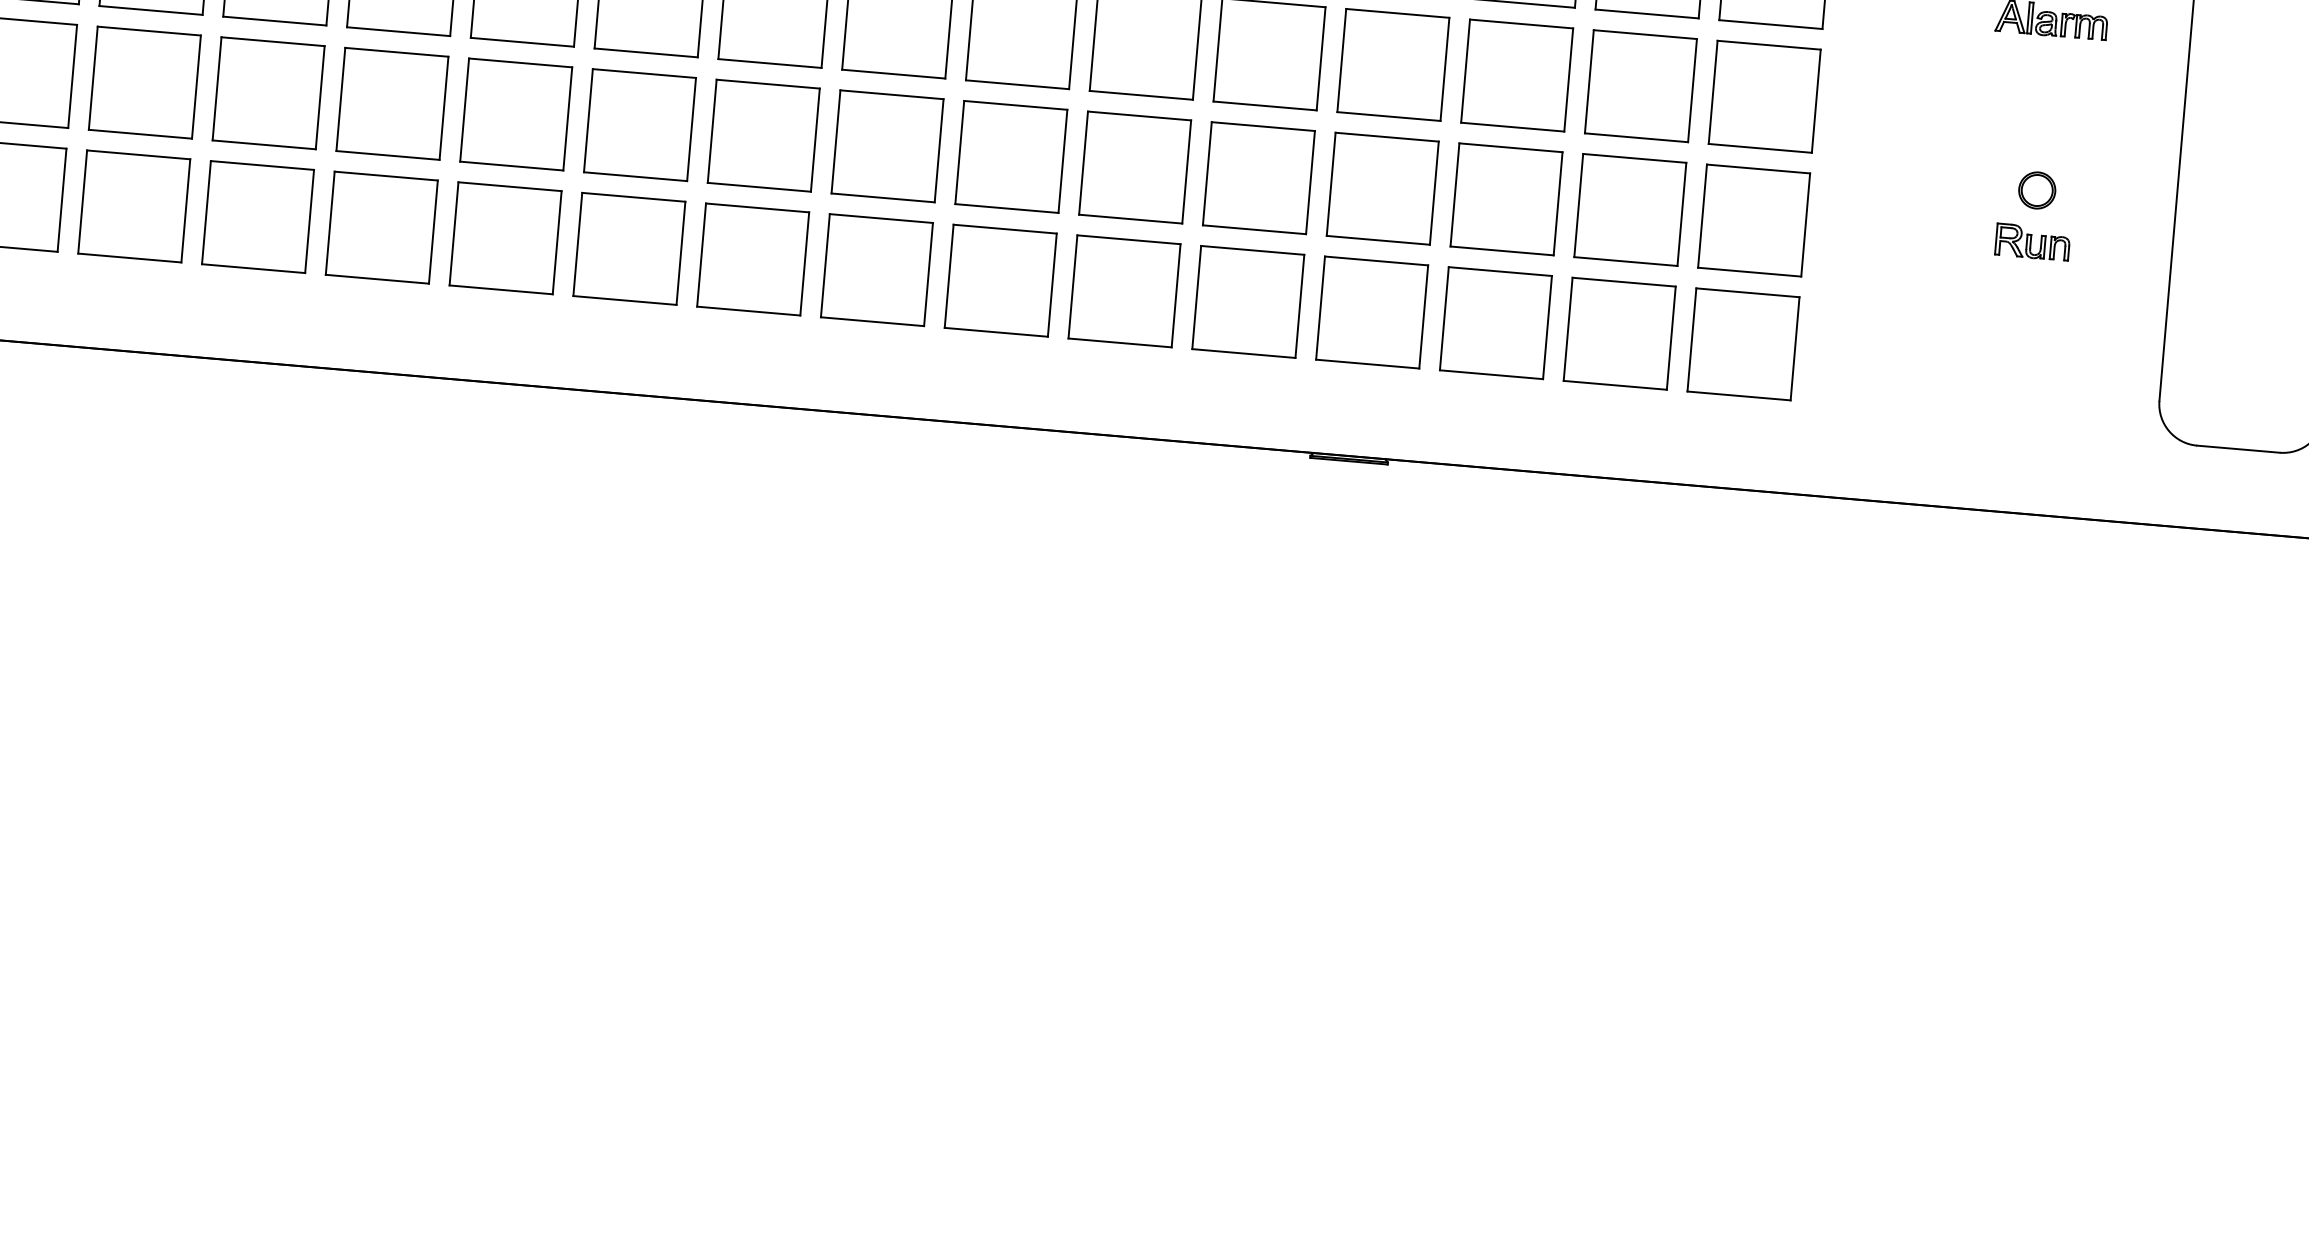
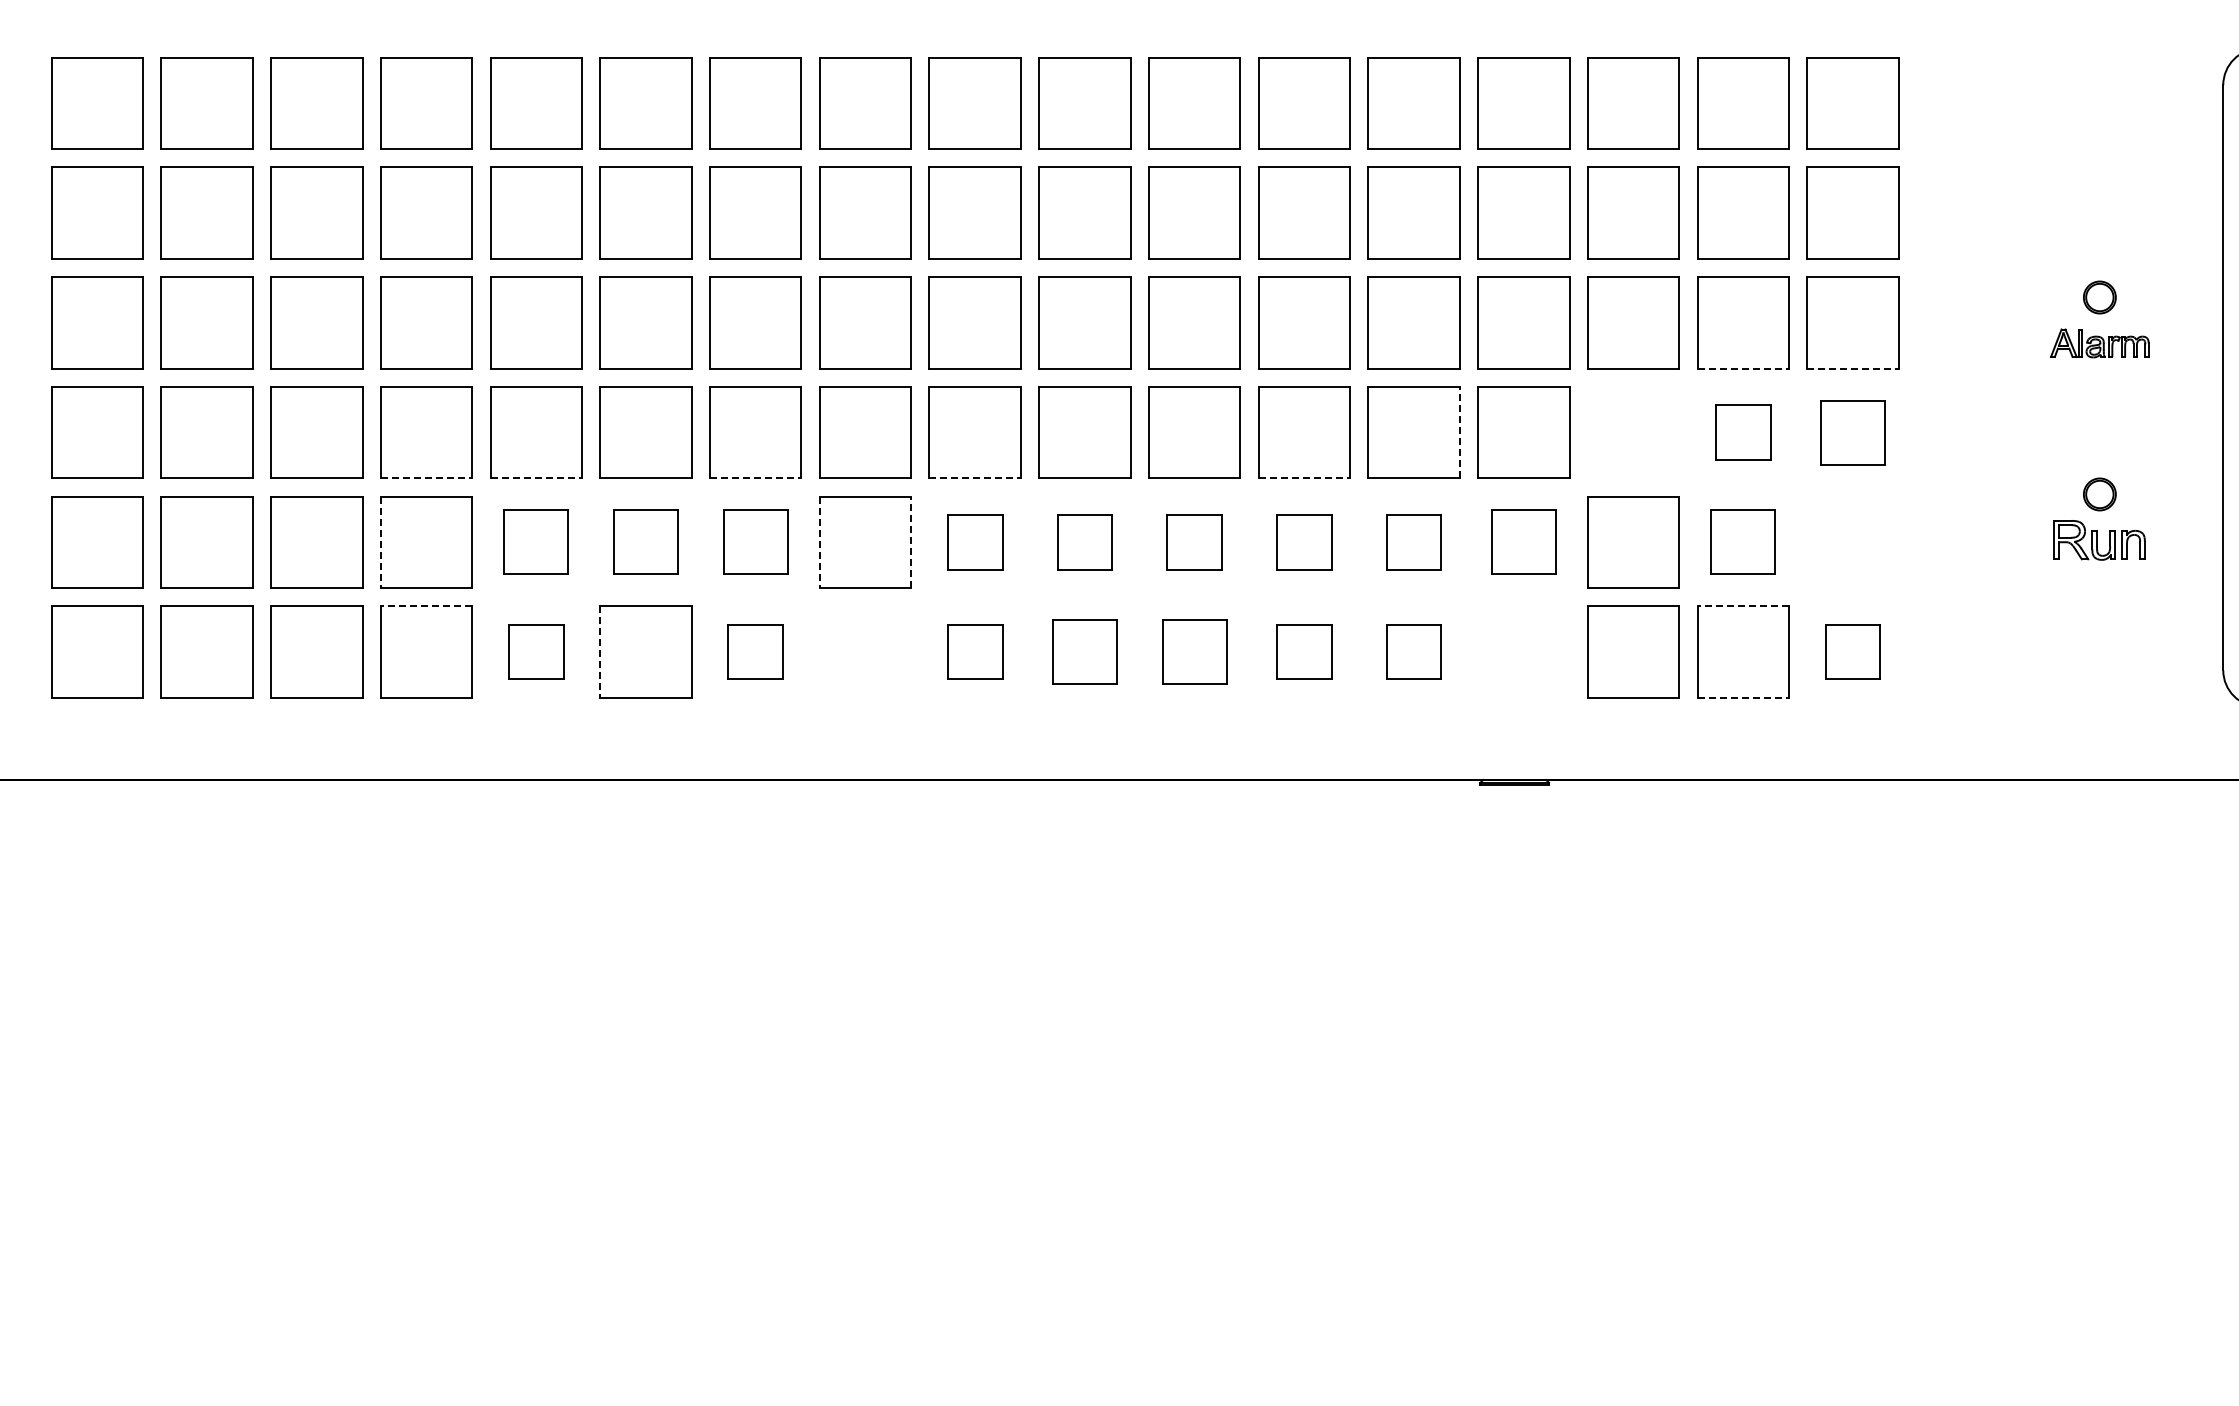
line: (150, 10) -> (426, 478), solid -> dashed
line: (1647, 13) -> (1743, 368), solid -> dashed
line: (275, 21) -> (536, 478), solid -> dashed
line: (1771, 24) -> (1853, 368), solid -> dashed
line: (522, 42) -> (755, 478), solid -> dashed
line: (1320, 58) -> (1459, 432), solid -> dashed
line: (770, 63) -> (975, 478), solid -> dashed
part: (1517, 75) -> (1633, 432), removed
line: (92, 78) -> (380, 542), solid -> dashed
part: (1641, 86) -> (1743, 432), size x0.6
part: (268, 93) -> (536, 542), size x0.7
line: (1141, 95) -> (1304, 478), solid -> dashed
part: (1764, 96) -> (1852, 432), size x0.7
part: (391, 104) -> (645, 542), size x0.7
part: (515, 114) -> (755, 542), size x0.7
line: (588, 120) -> (819, 542), solid -> dashed
line: (691, 129) -> (911, 542), solid -> dashed
part: (763, 135) -> (974, 542), size x0.6
part: (887, 146) -> (1084, 542), size x0.6
line: (138, 155) -> (426, 606), solid -> dashed
part: (1011, 157) -> (1194, 542), size x0.6
part: (1135, 167) -> (1304, 542), size x0.6
part: (1258, 178) -> (1413, 542), size x0.6
part: (1382, 188) -> (1523, 542), size x0.7
part: (1630, 210) -> (1743, 542), size x0.7
part: (258, 216) -> (536, 651), size x0.6
part: (1753, 220) -> (1852, 542), removed
line: (330, 223) -> (600, 652), solid -> dashed
part: (505, 237) -> (755, 651), size x0.6
part: (2033, 242) -> (2100, 540), size x1.4
part: (629, 248) -> (865, 651), removed
part: (752, 258) -> (974, 651), size x0.6
part: (876, 269) -> (1084, 651), size x0.7
part: (1000, 280) -> (1194, 651), size x0.7
line: (1624, 282) -> (1743, 606), solid -> dashed
part: (1124, 290) -> (1304, 651), size x0.6
part: (1247, 301) -> (1413, 651), size x0.6
part: (1371, 311) -> (1523, 651), removed
part: (1742, 343) -> (1852, 651), size x0.6
line: (1615, 385) -> (1743, 697), solid -> dashed

